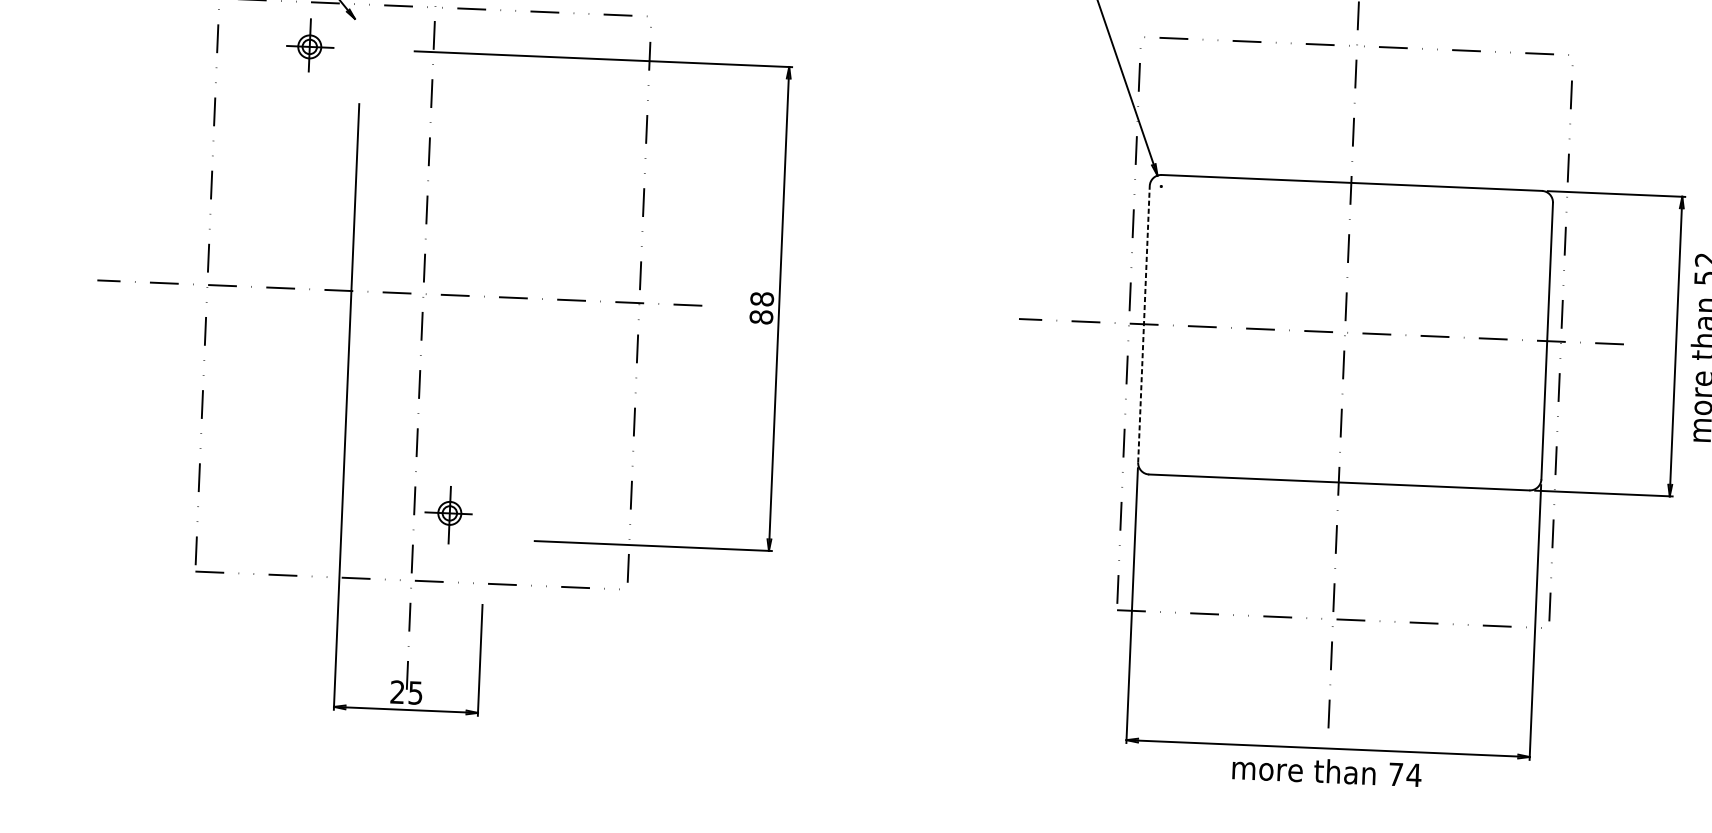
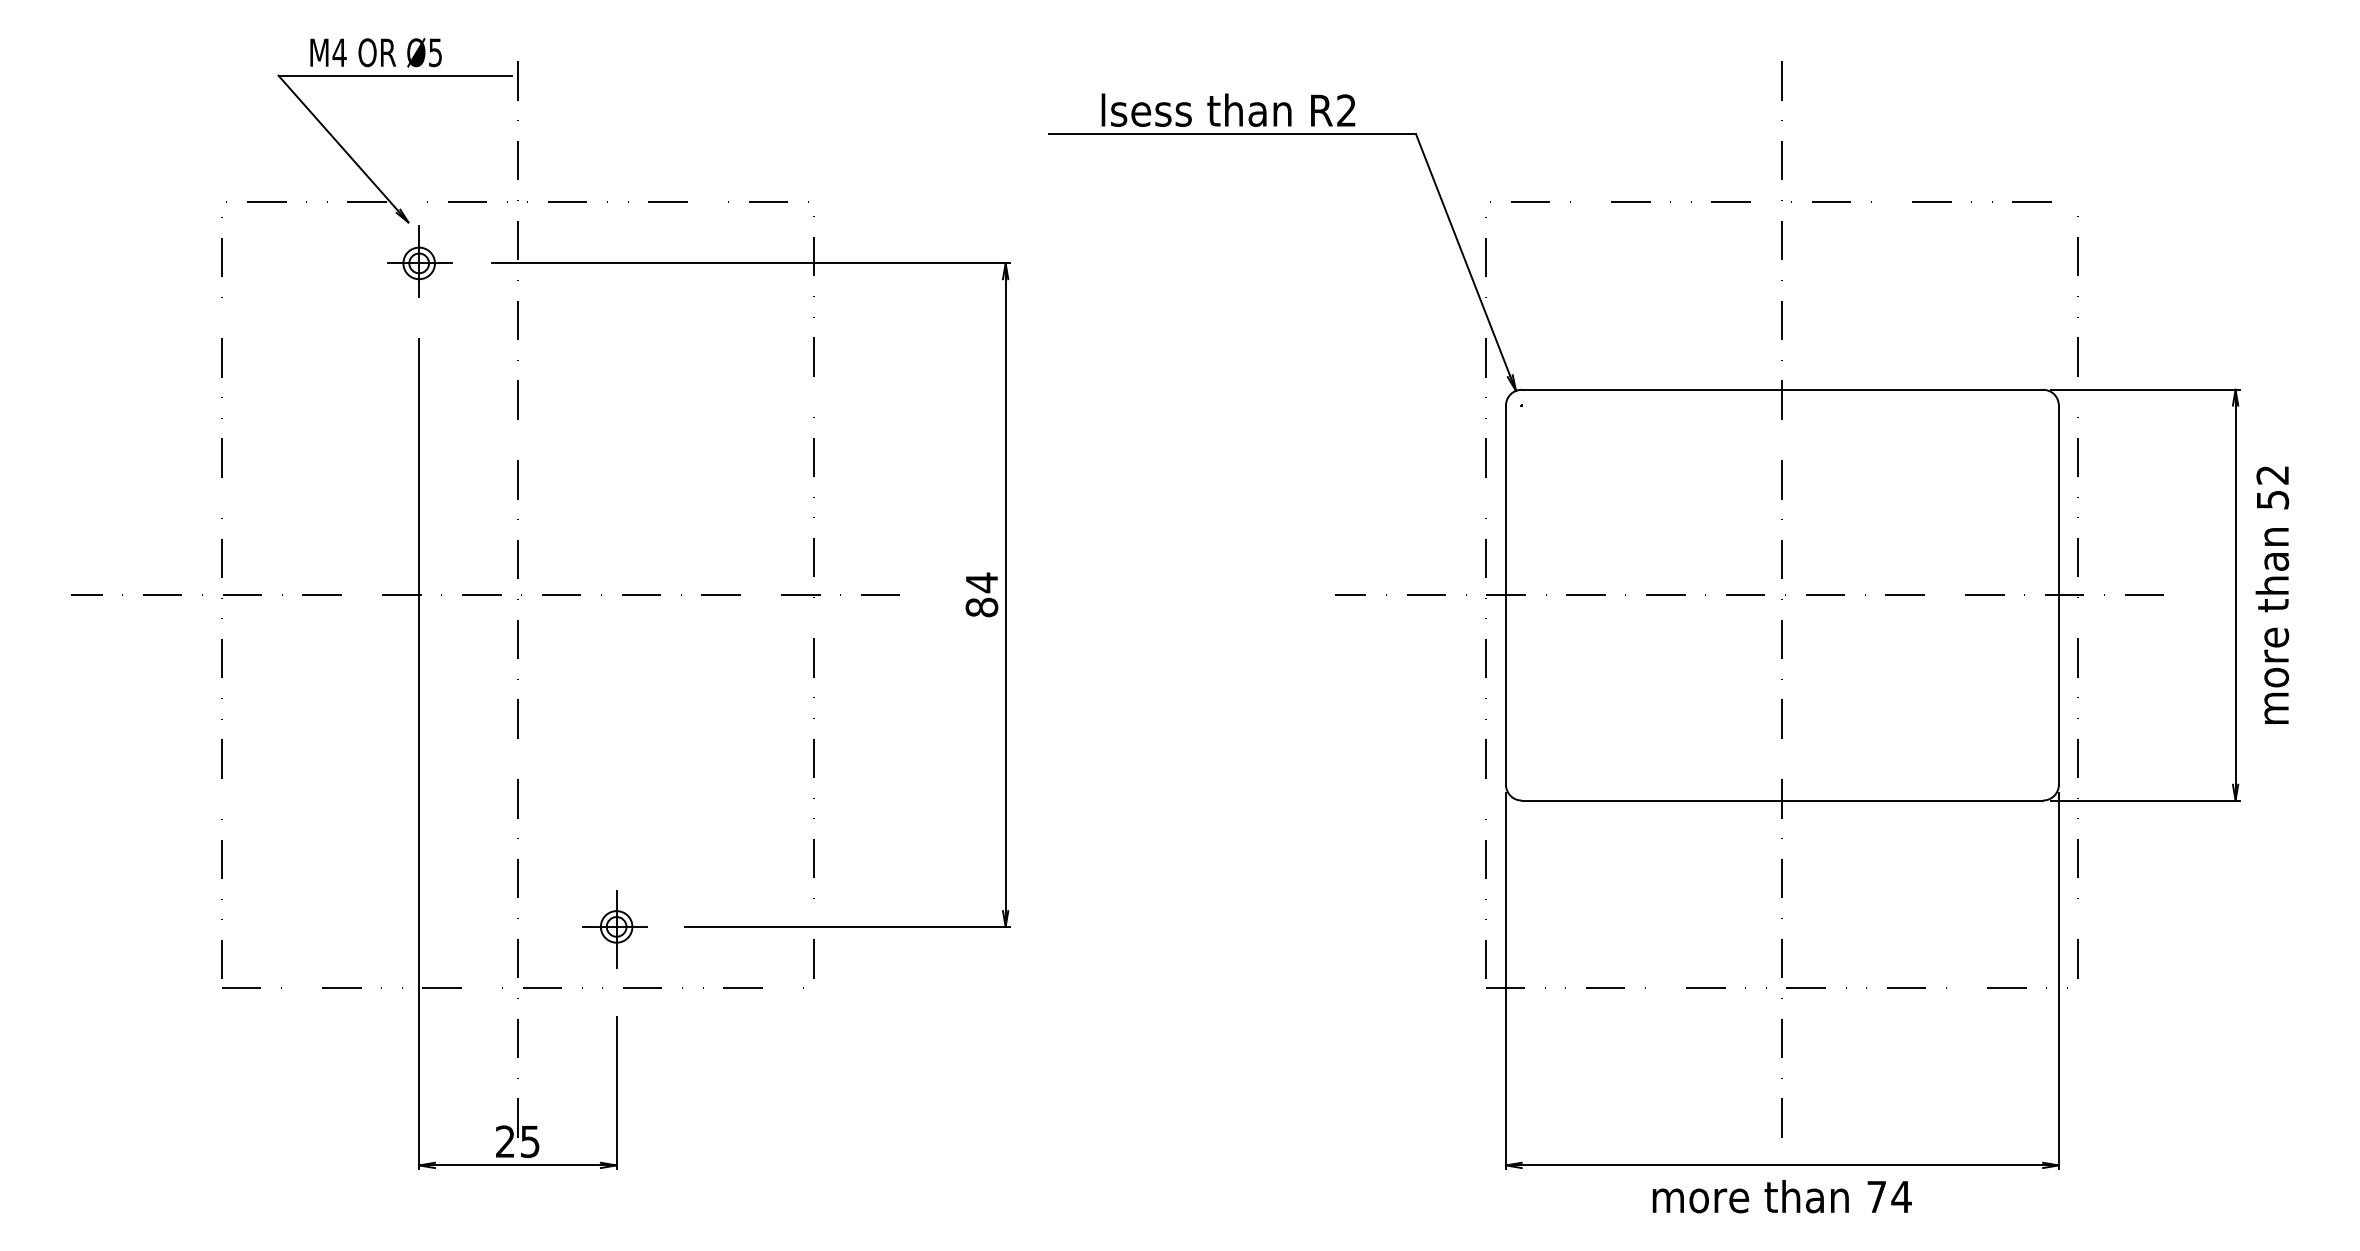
part: (310, 45) -> (419, 261), moved
text: (761, 298) -> (981, 582), 88 -> 84
line: (1143, 324) -> (1505, 595), dashed -> solid
part: (448, 515) -> (614, 929), moved

